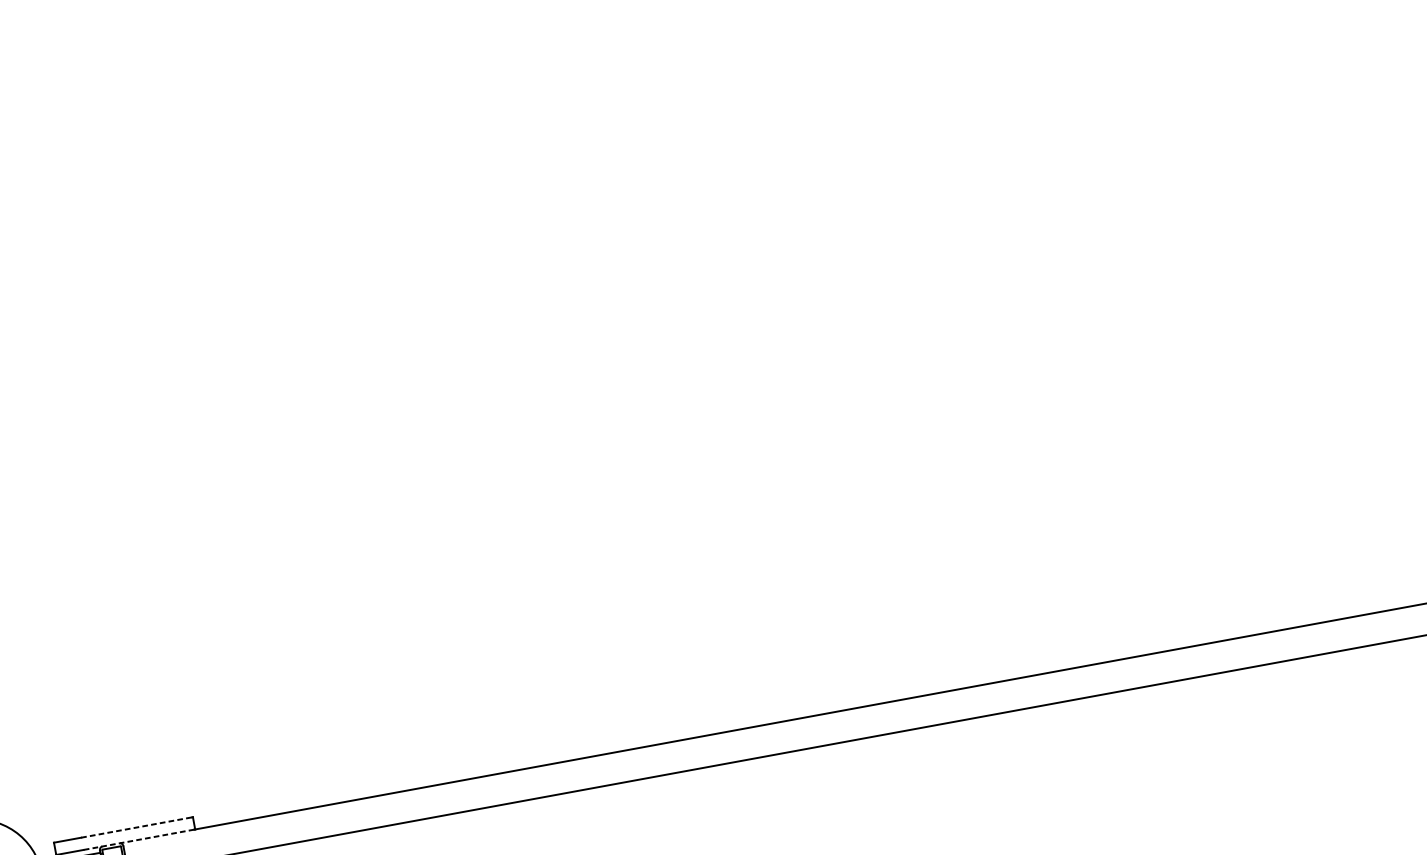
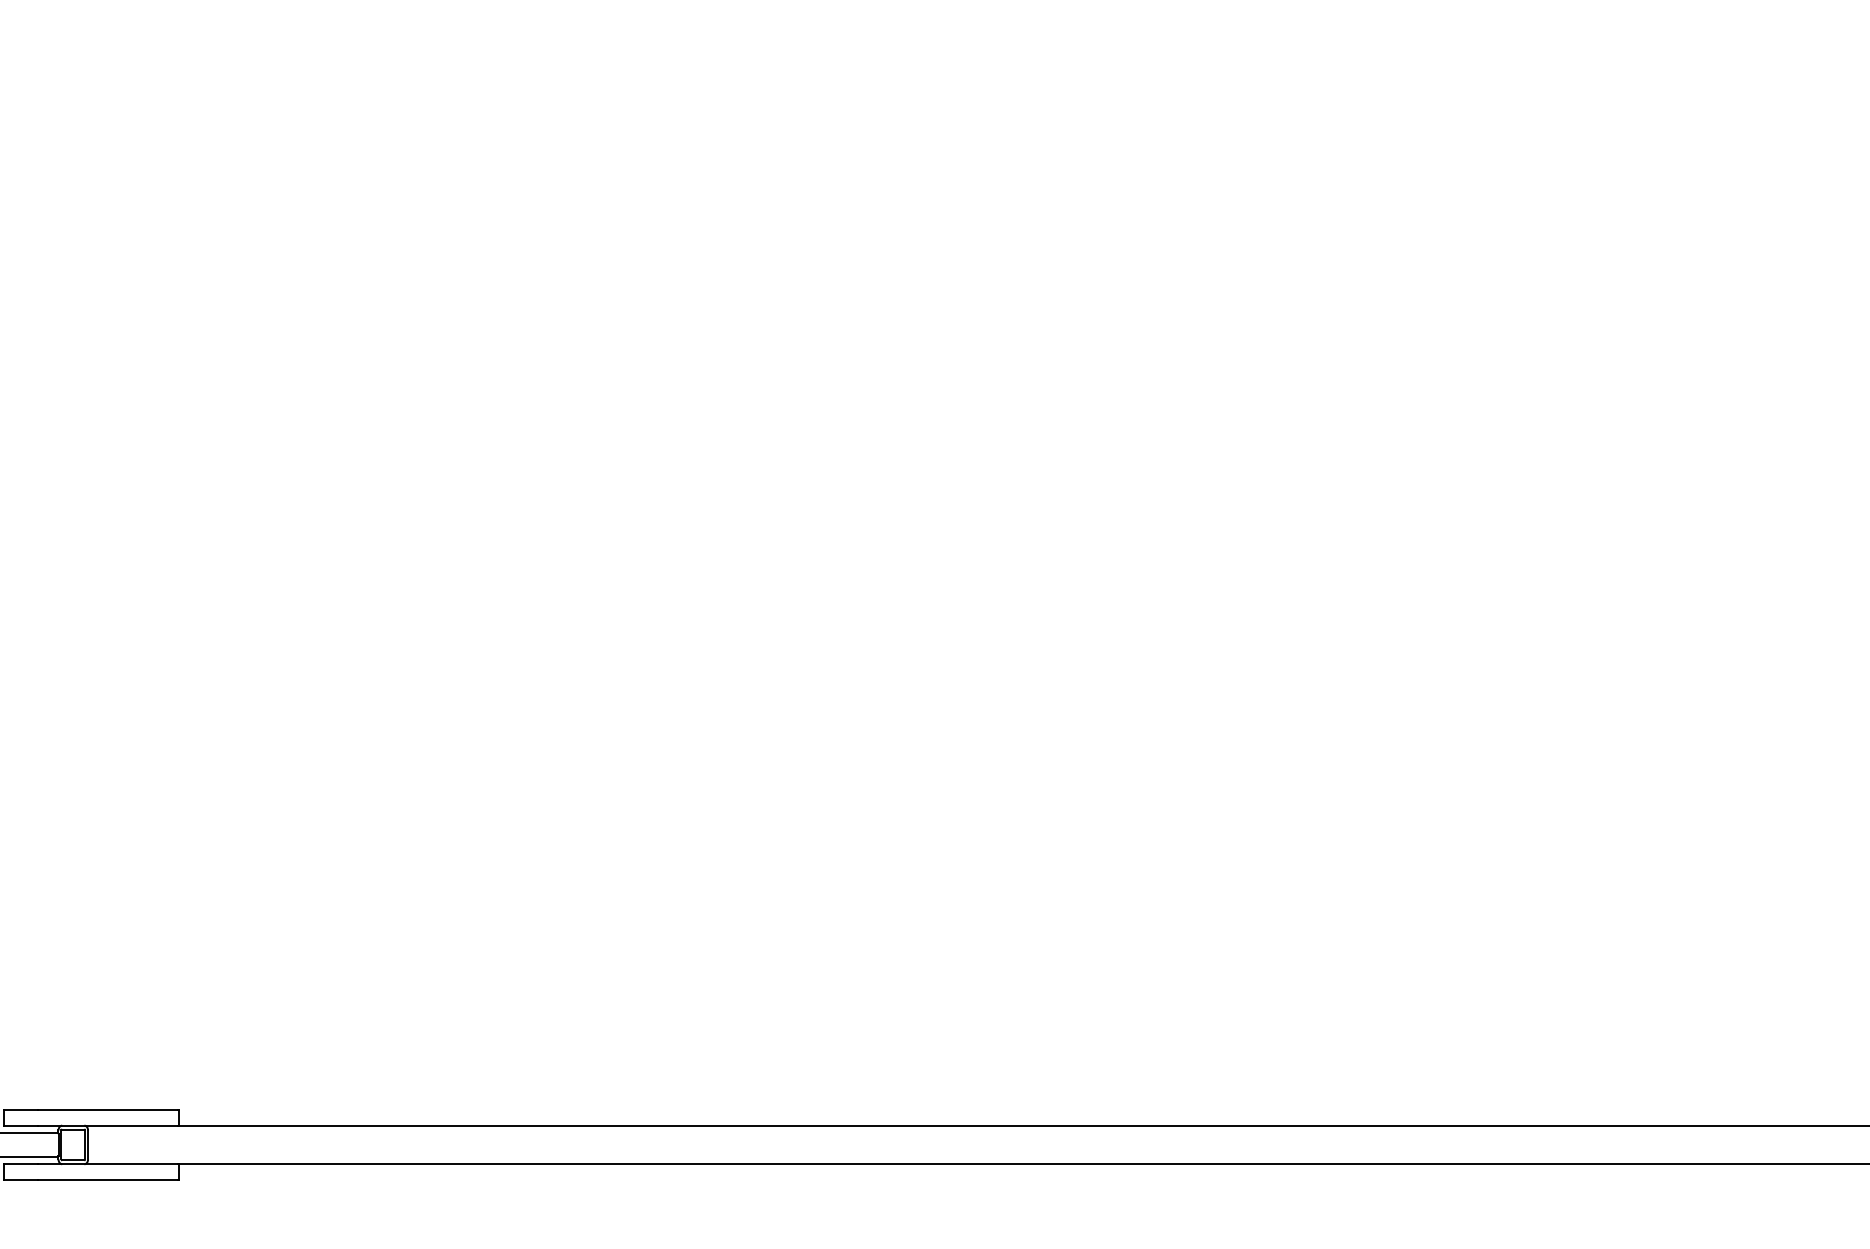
line: (136, 827) -> (108, 1110), dashed -> solid
line: (139, 839) -> (108, 1125), dashed -> solid

